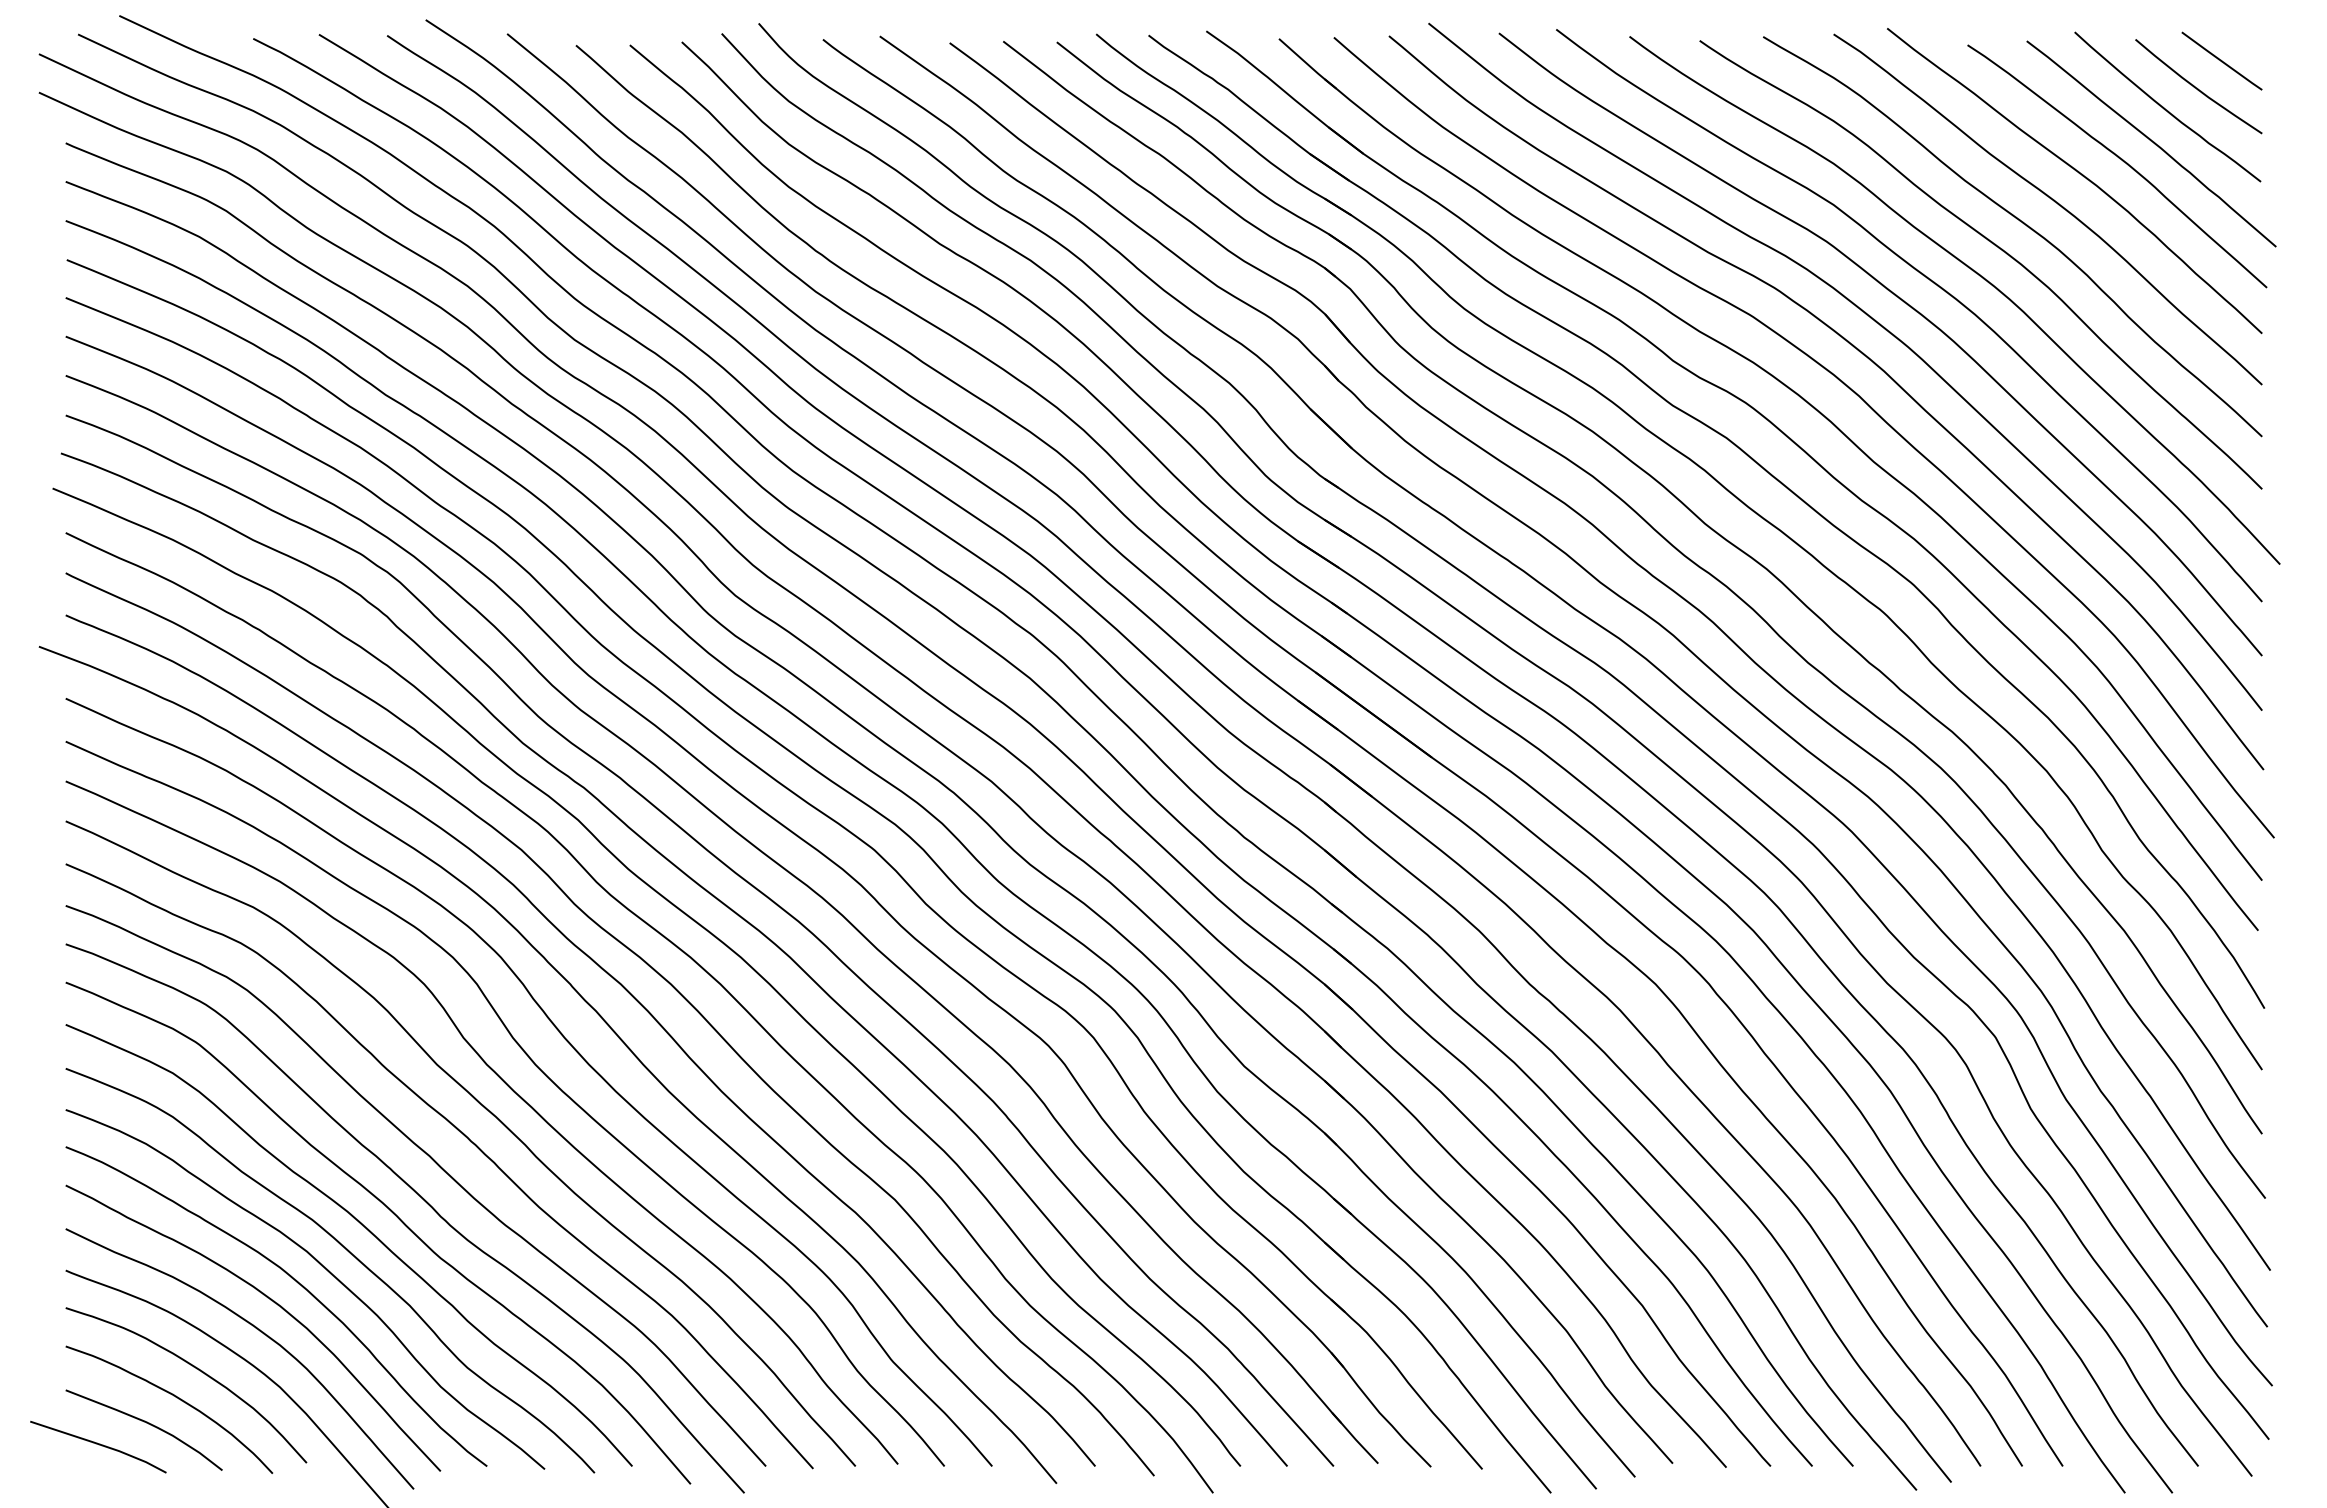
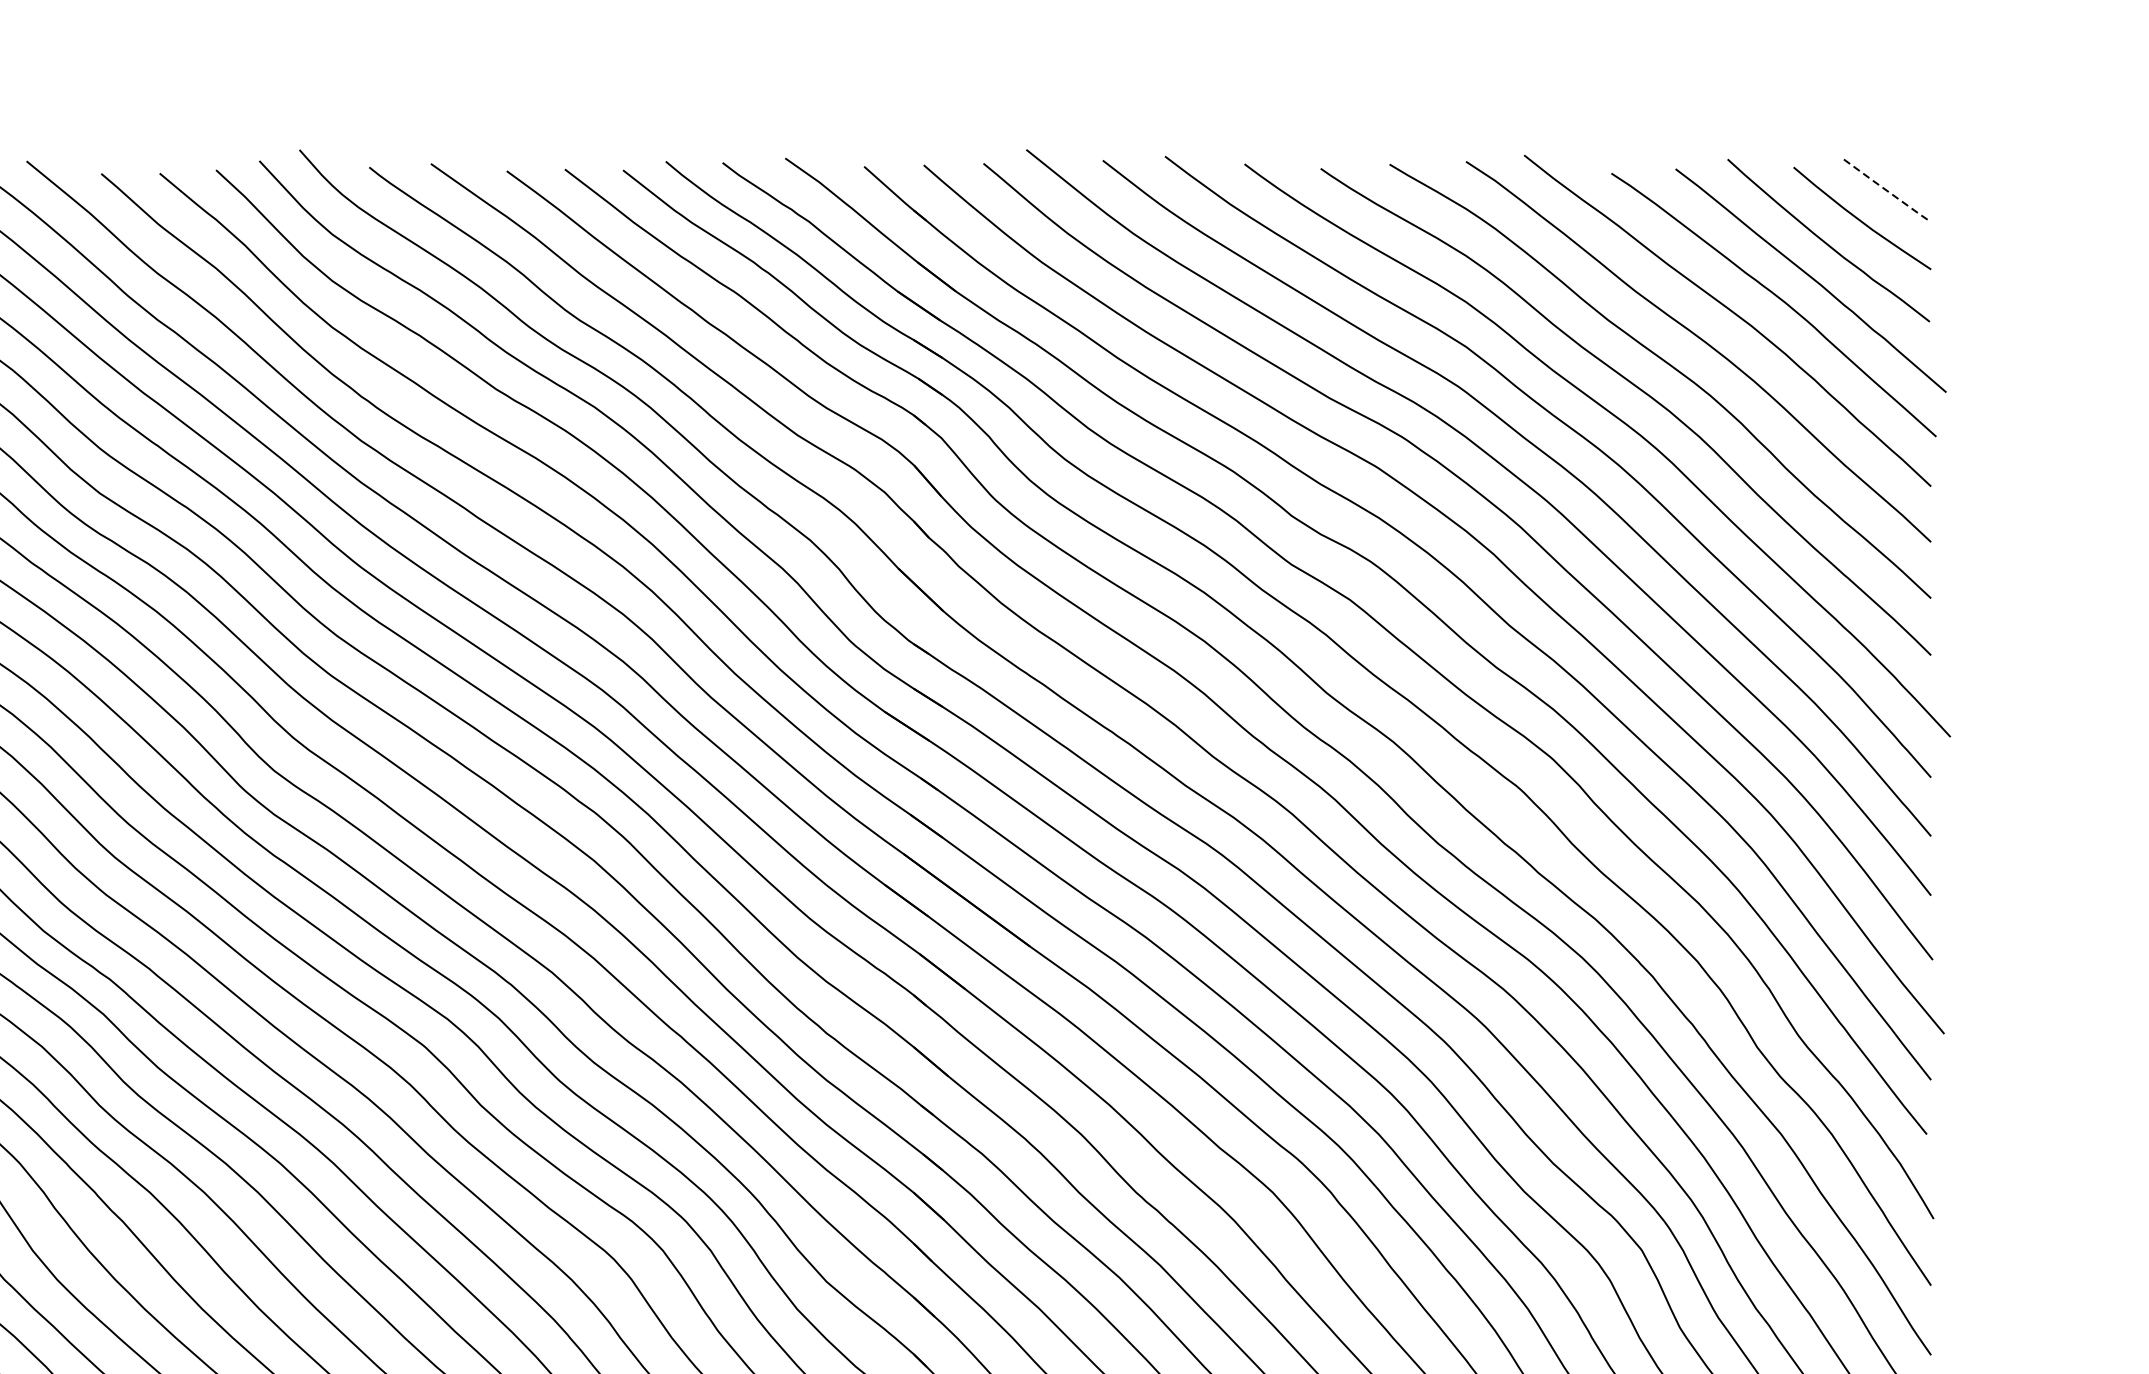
line: (2221, 61) -> (1886, 191), solid -> dashed

